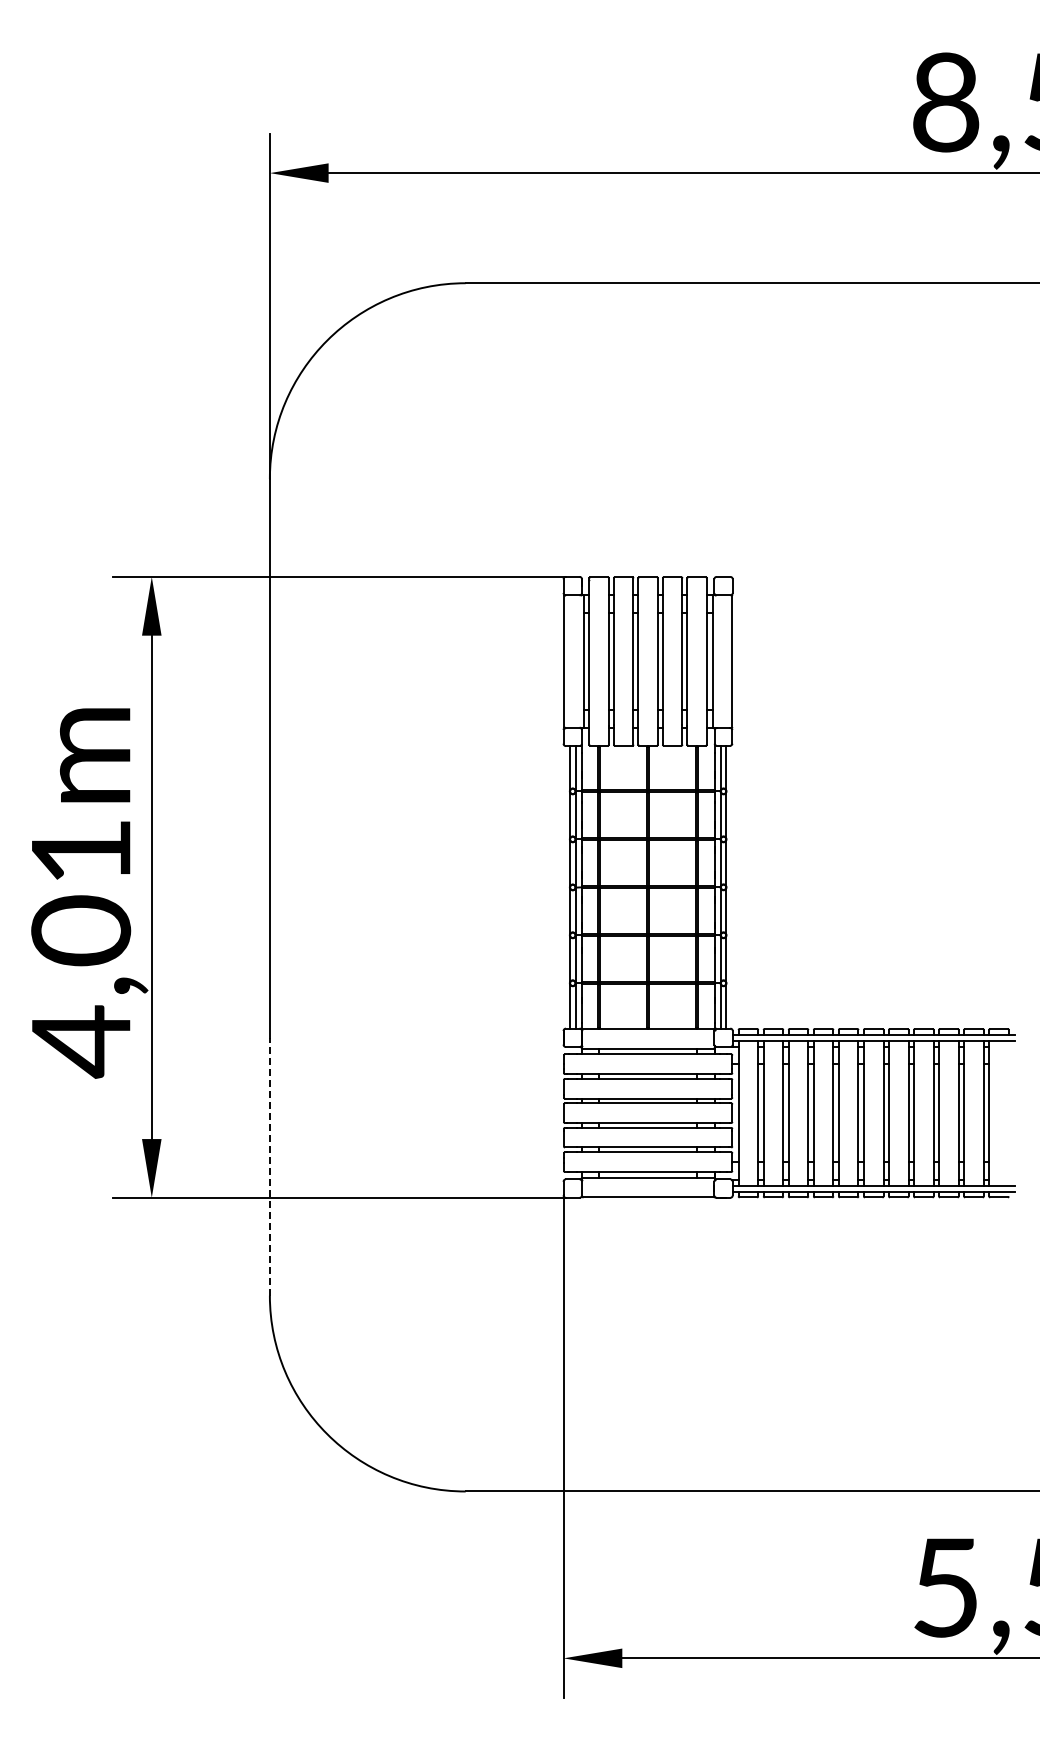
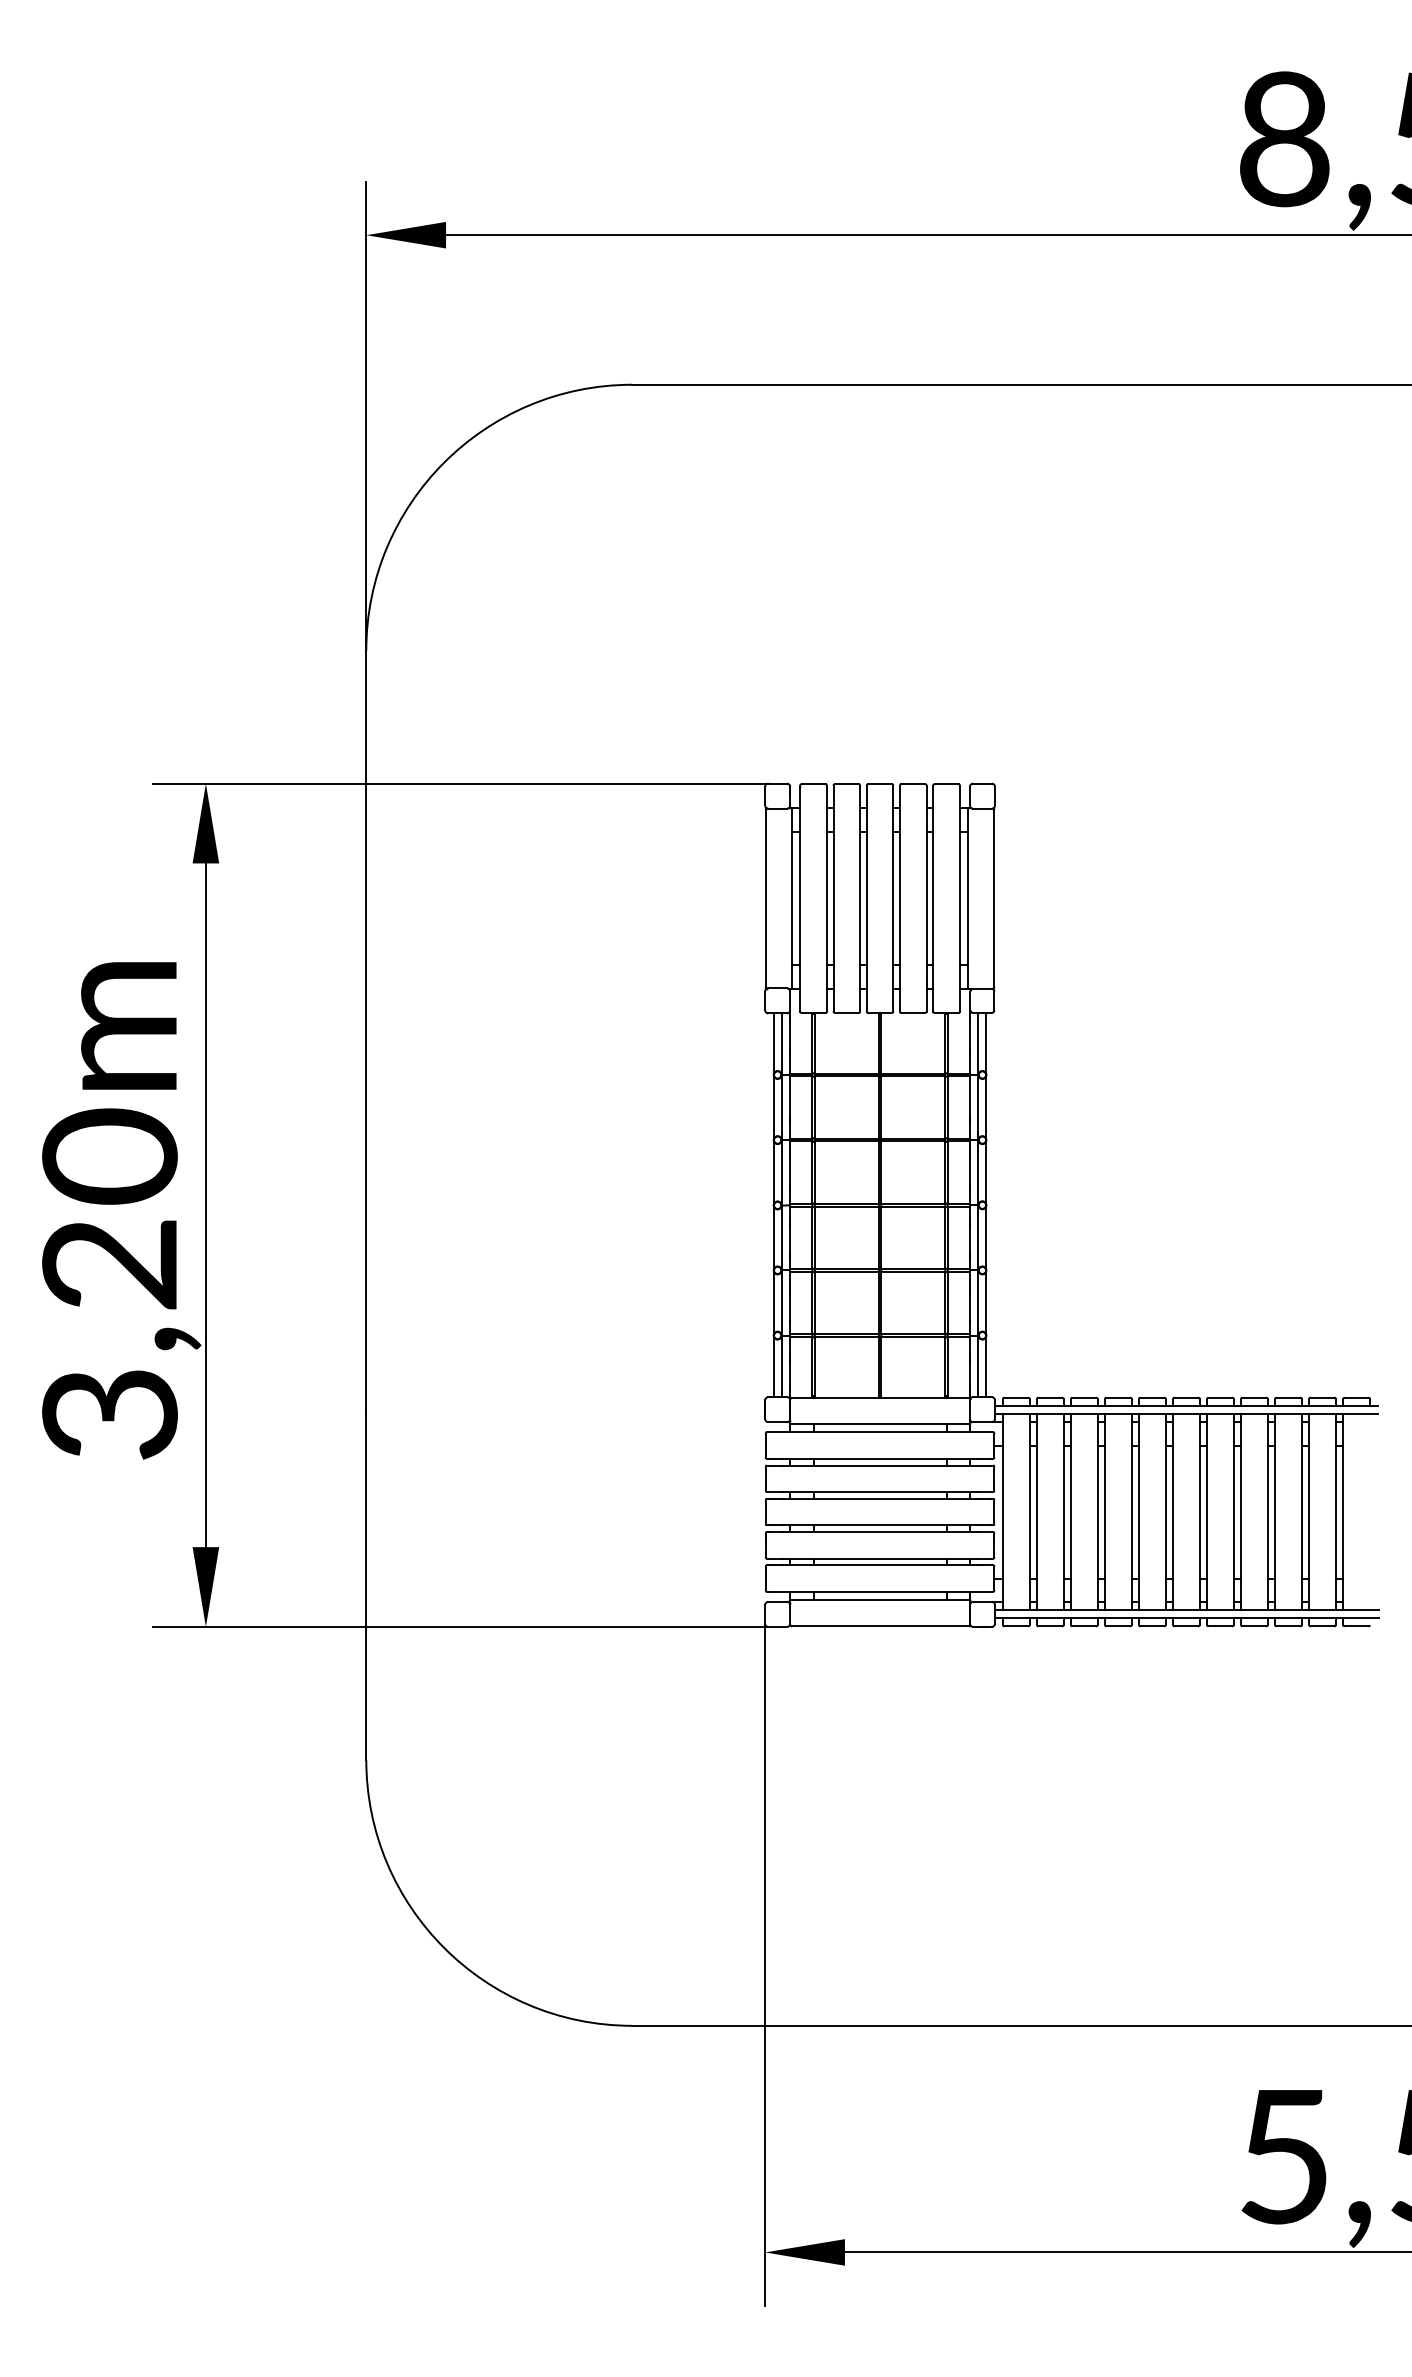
text: (81, 947) -> (110, 1286), 4,01m -> 3,20m
line: (269, 1166) -> (365, 1584), dashed -> solid

